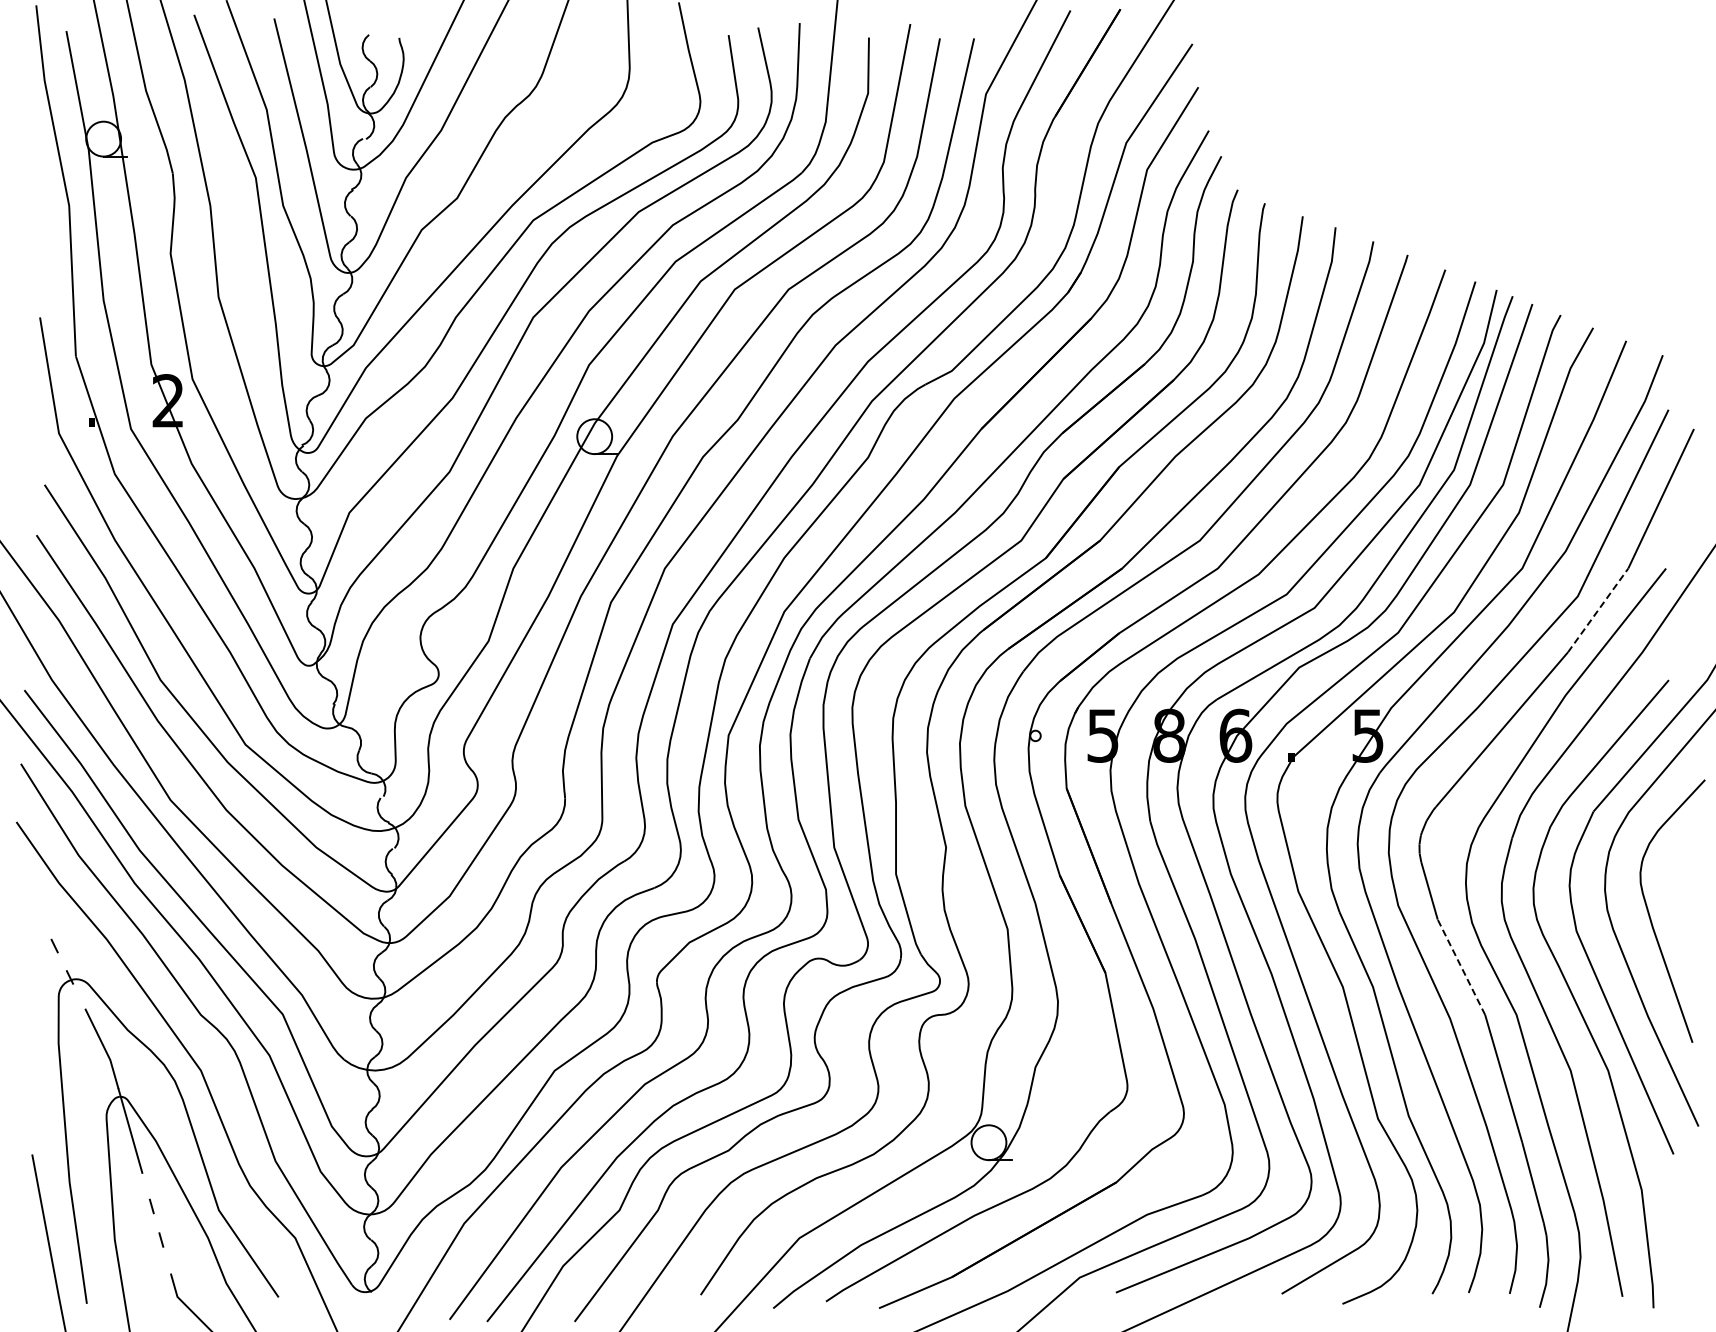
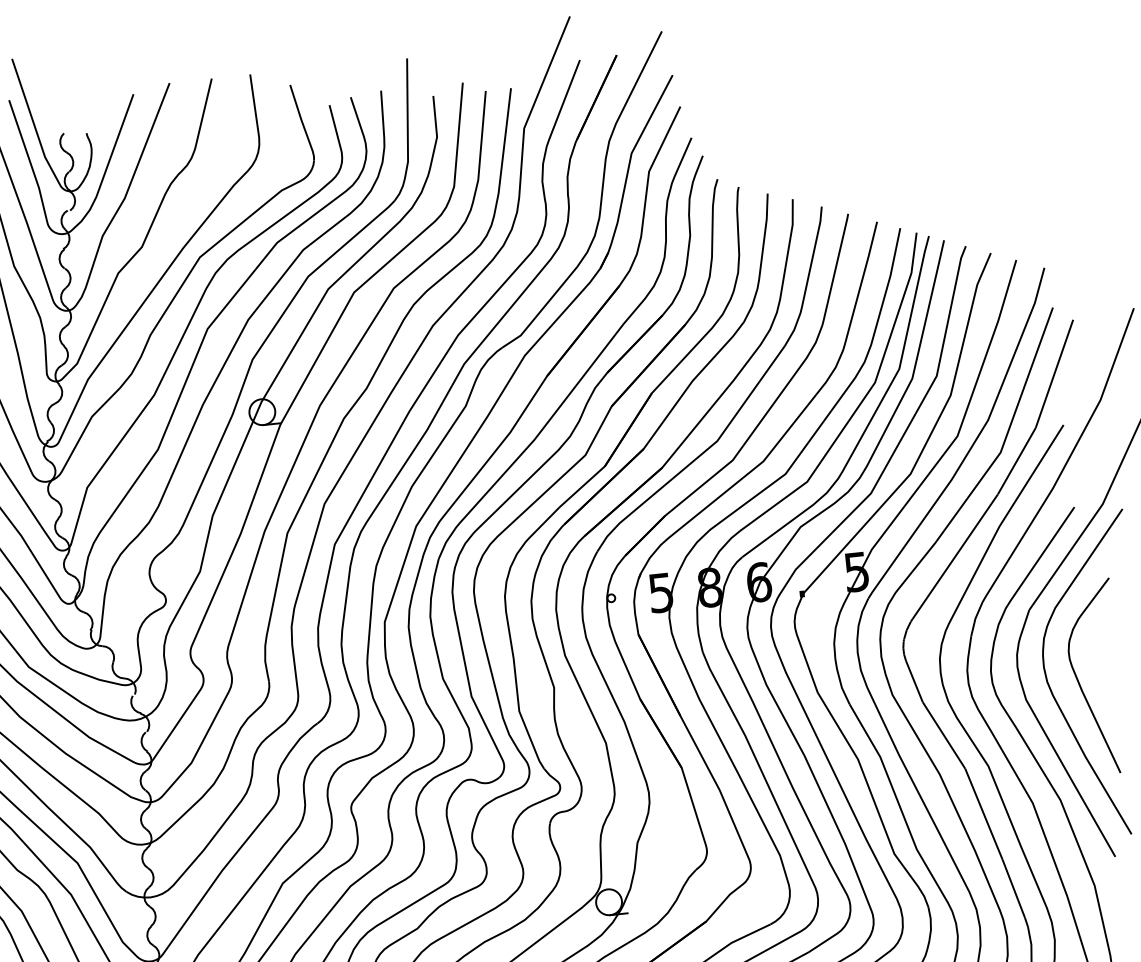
line: (1598, 610) -> (1017, 461), dashed -> solid
line: (1461, 966) -> (943, 734), dashed -> solid

